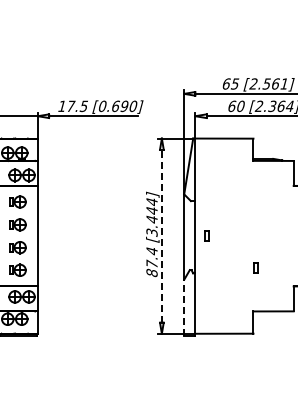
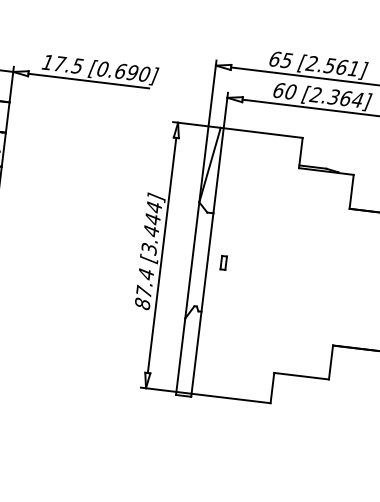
line: (161, 235) -> (161, 254), dashed -> solid
part: (255, 267) -> (284, 313), removed
line: (184, 307) -> (181, 356), dashed -> solid

